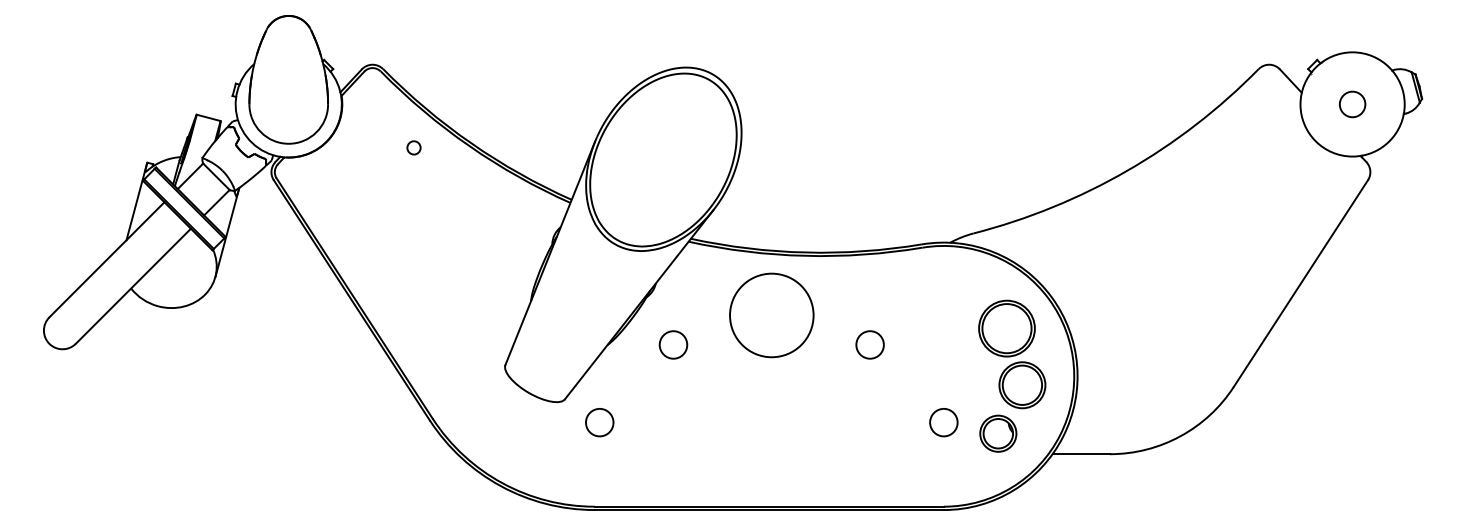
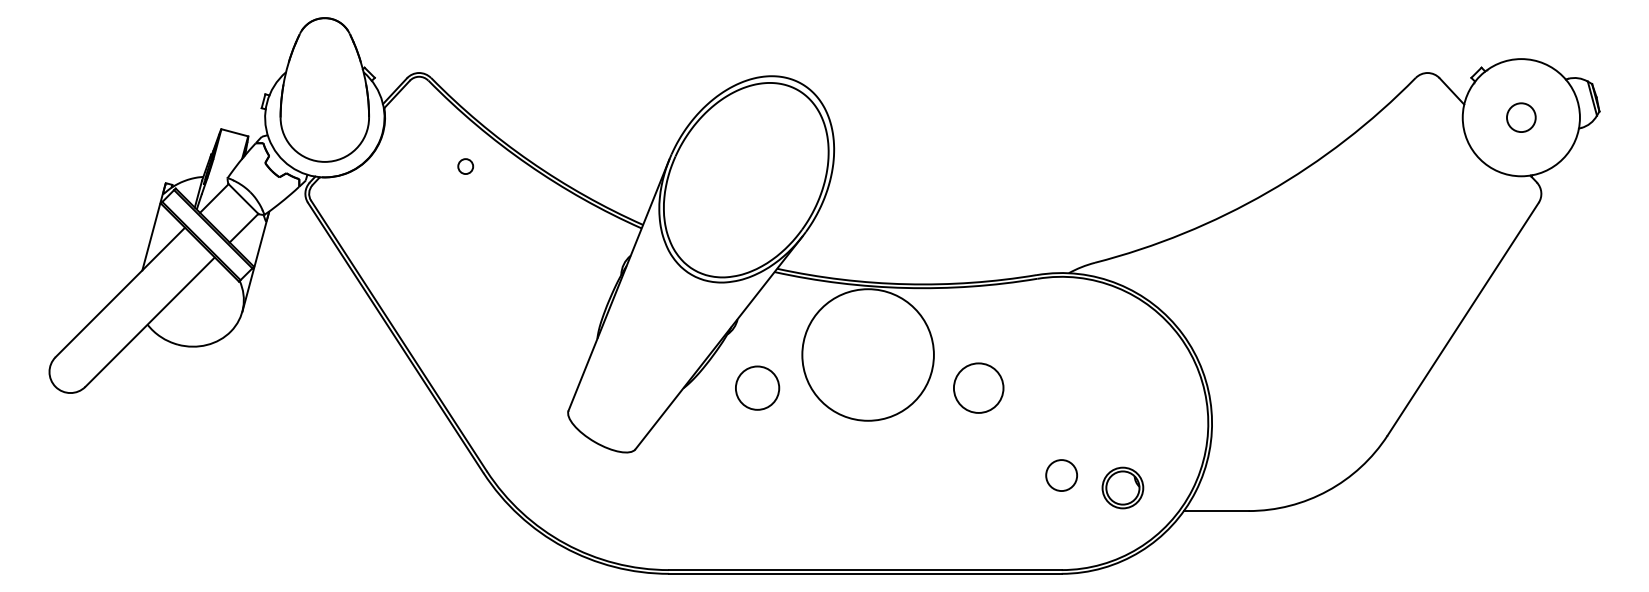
circle: (771, 315) -> (867, 355), size x1.4
circle: (673, 344) -> (757, 387), size x1.4
circle: (869, 344) -> (978, 387), size x1.6
part: (1012, 354) -> (1138, 398), removed
circle: (599, 422) -> (674, 475), removed

